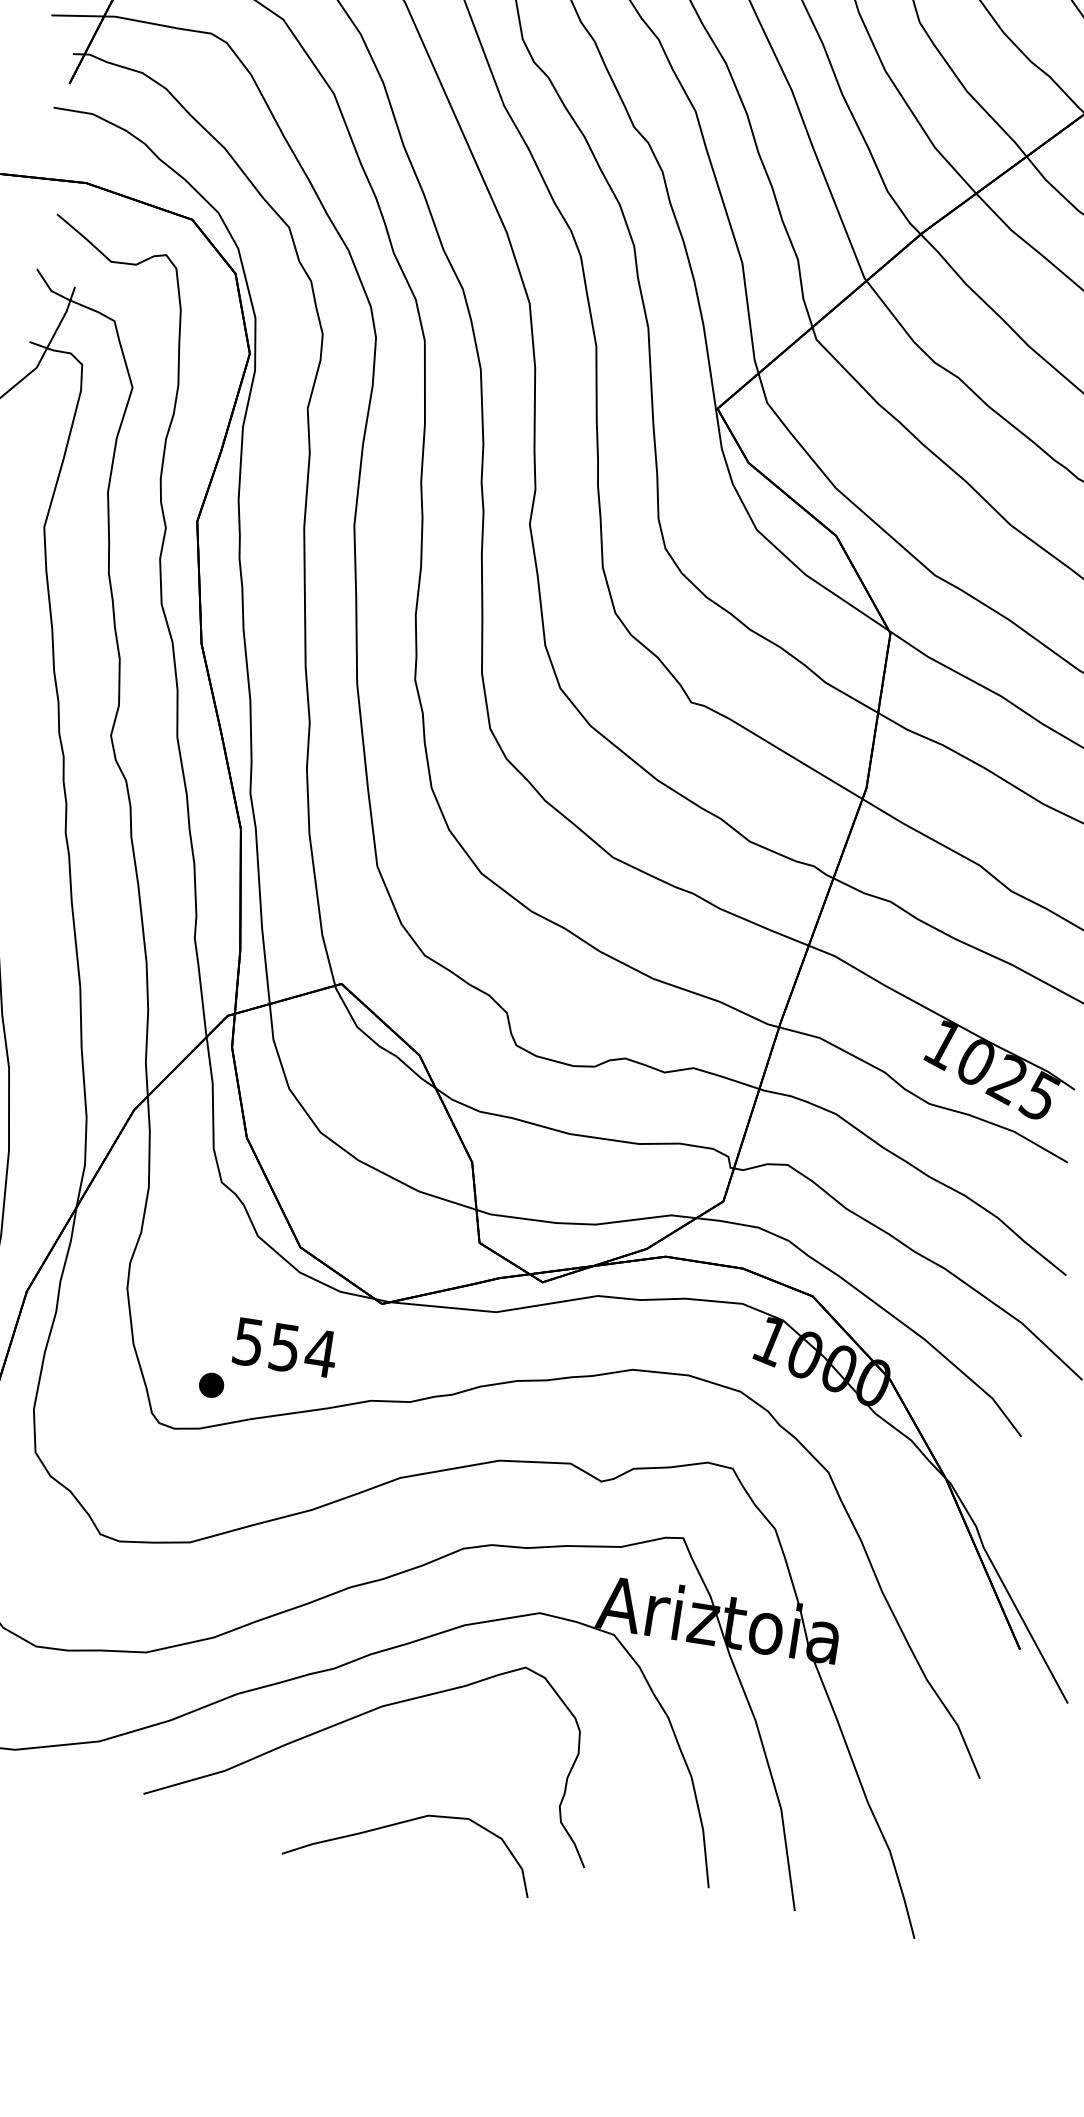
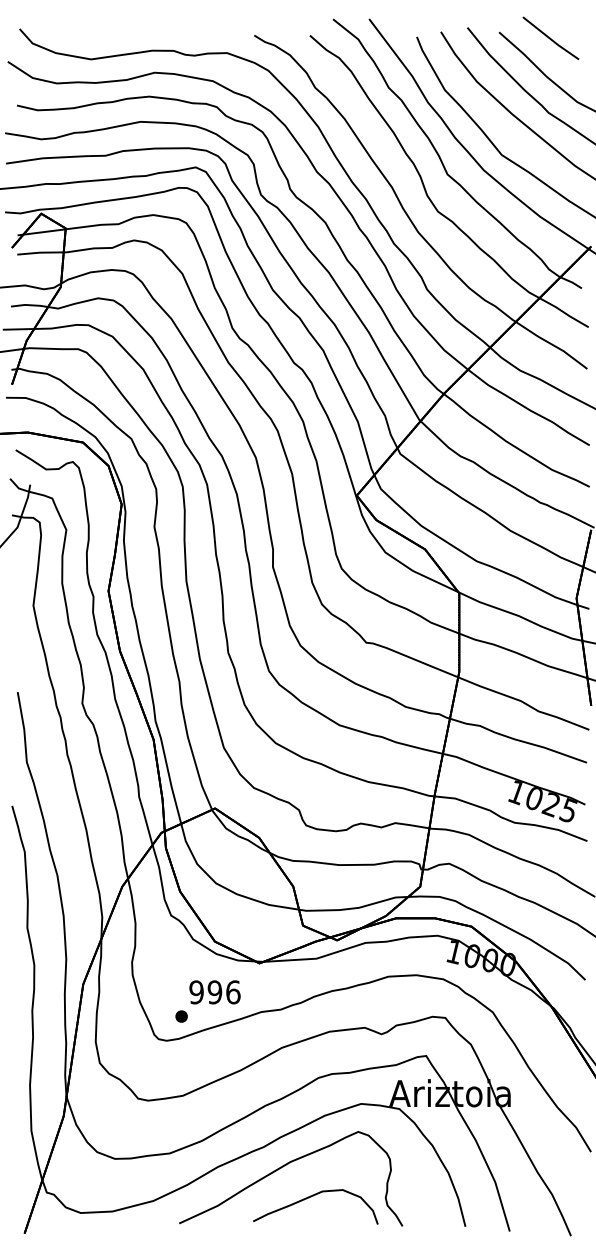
text: (283, 1347) -> (214, 992), 554 -> 996
part: (404, 1824) -> (311, 1197), moved

